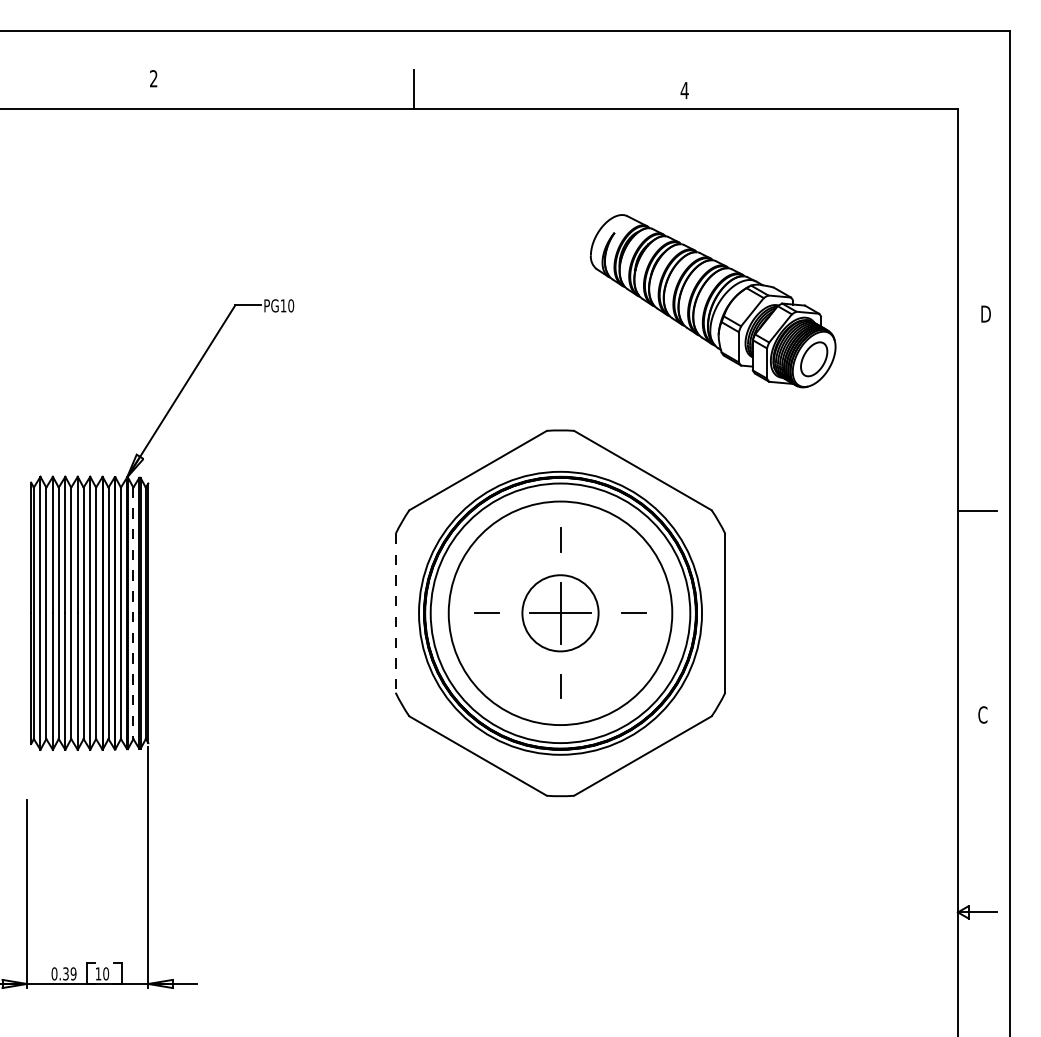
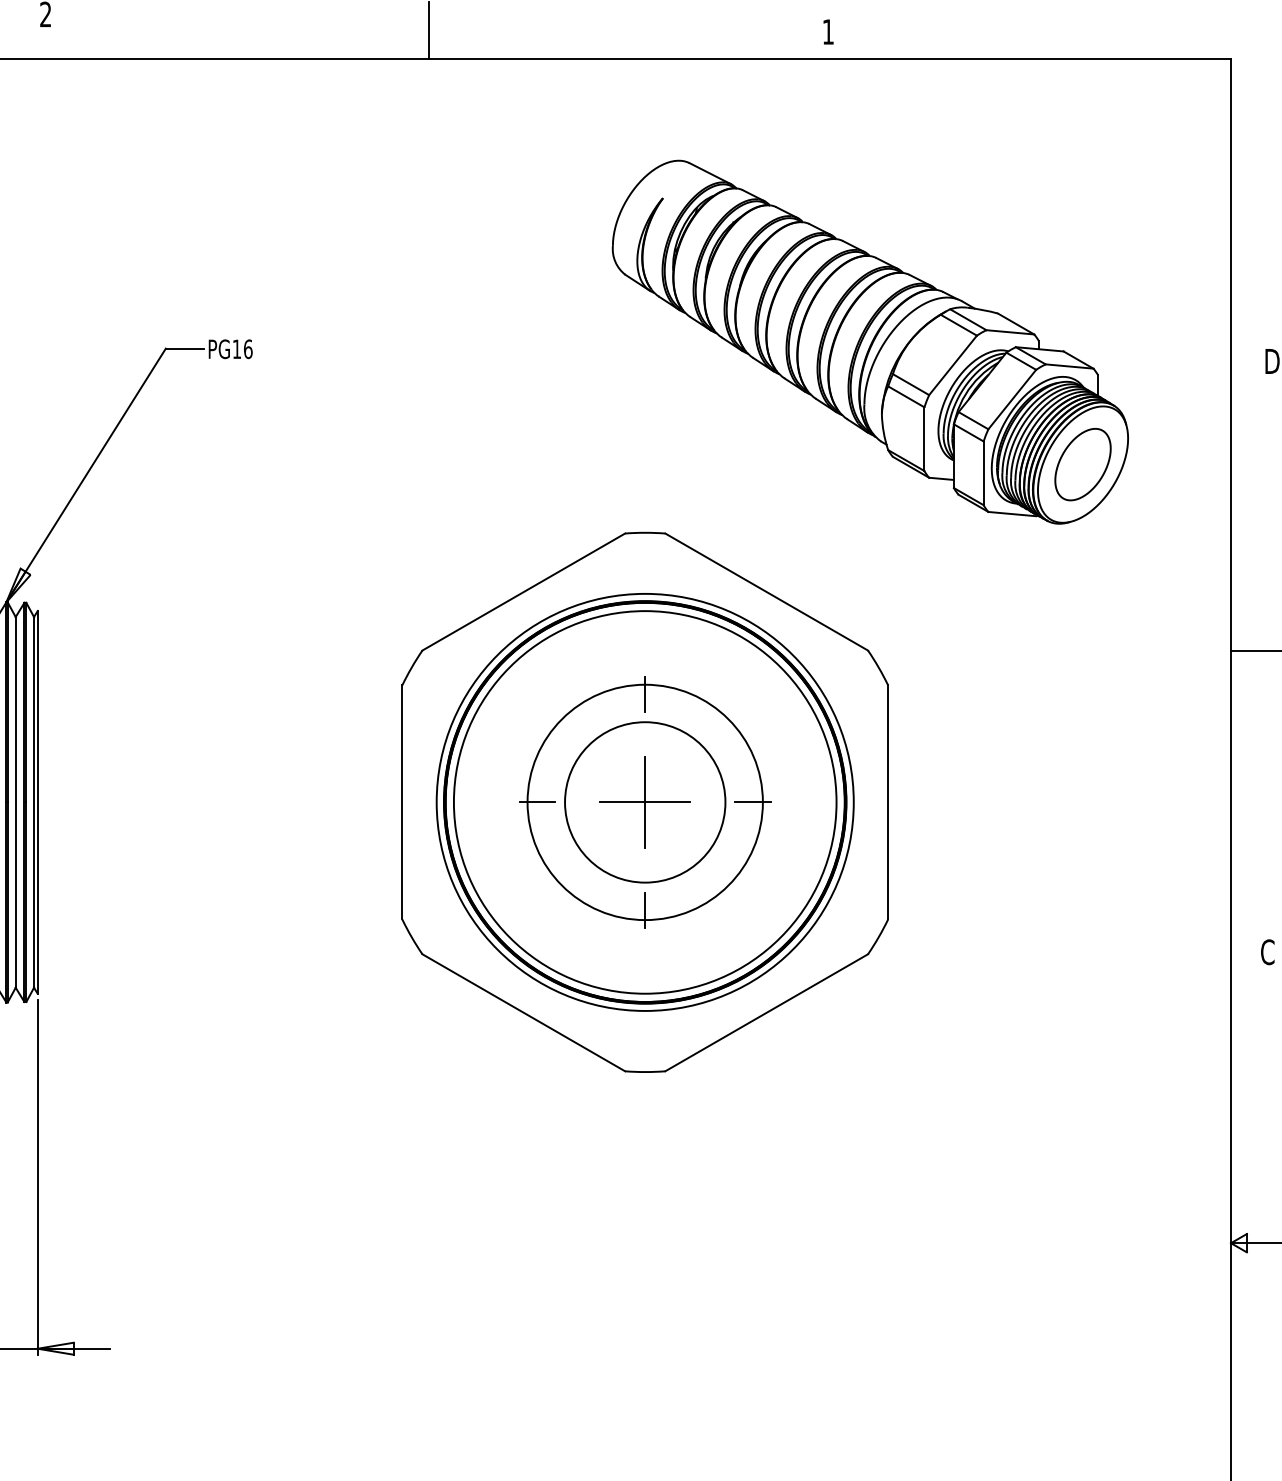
text: (684, 90) -> (827, 31), 4 -> 1
part: (712, 301) -> (869, 342), size x1.43
text: (291, 305) -> (248, 348), PG10 -> PG16
circle: (560, 612) -> (645, 801), size x1.43
line: (133, 613) -> (15, 802), dashed -> solid
line: (395, 613) -> (402, 802), dashed -> solid
circle: (560, 613) -> (645, 802), size x0.71

